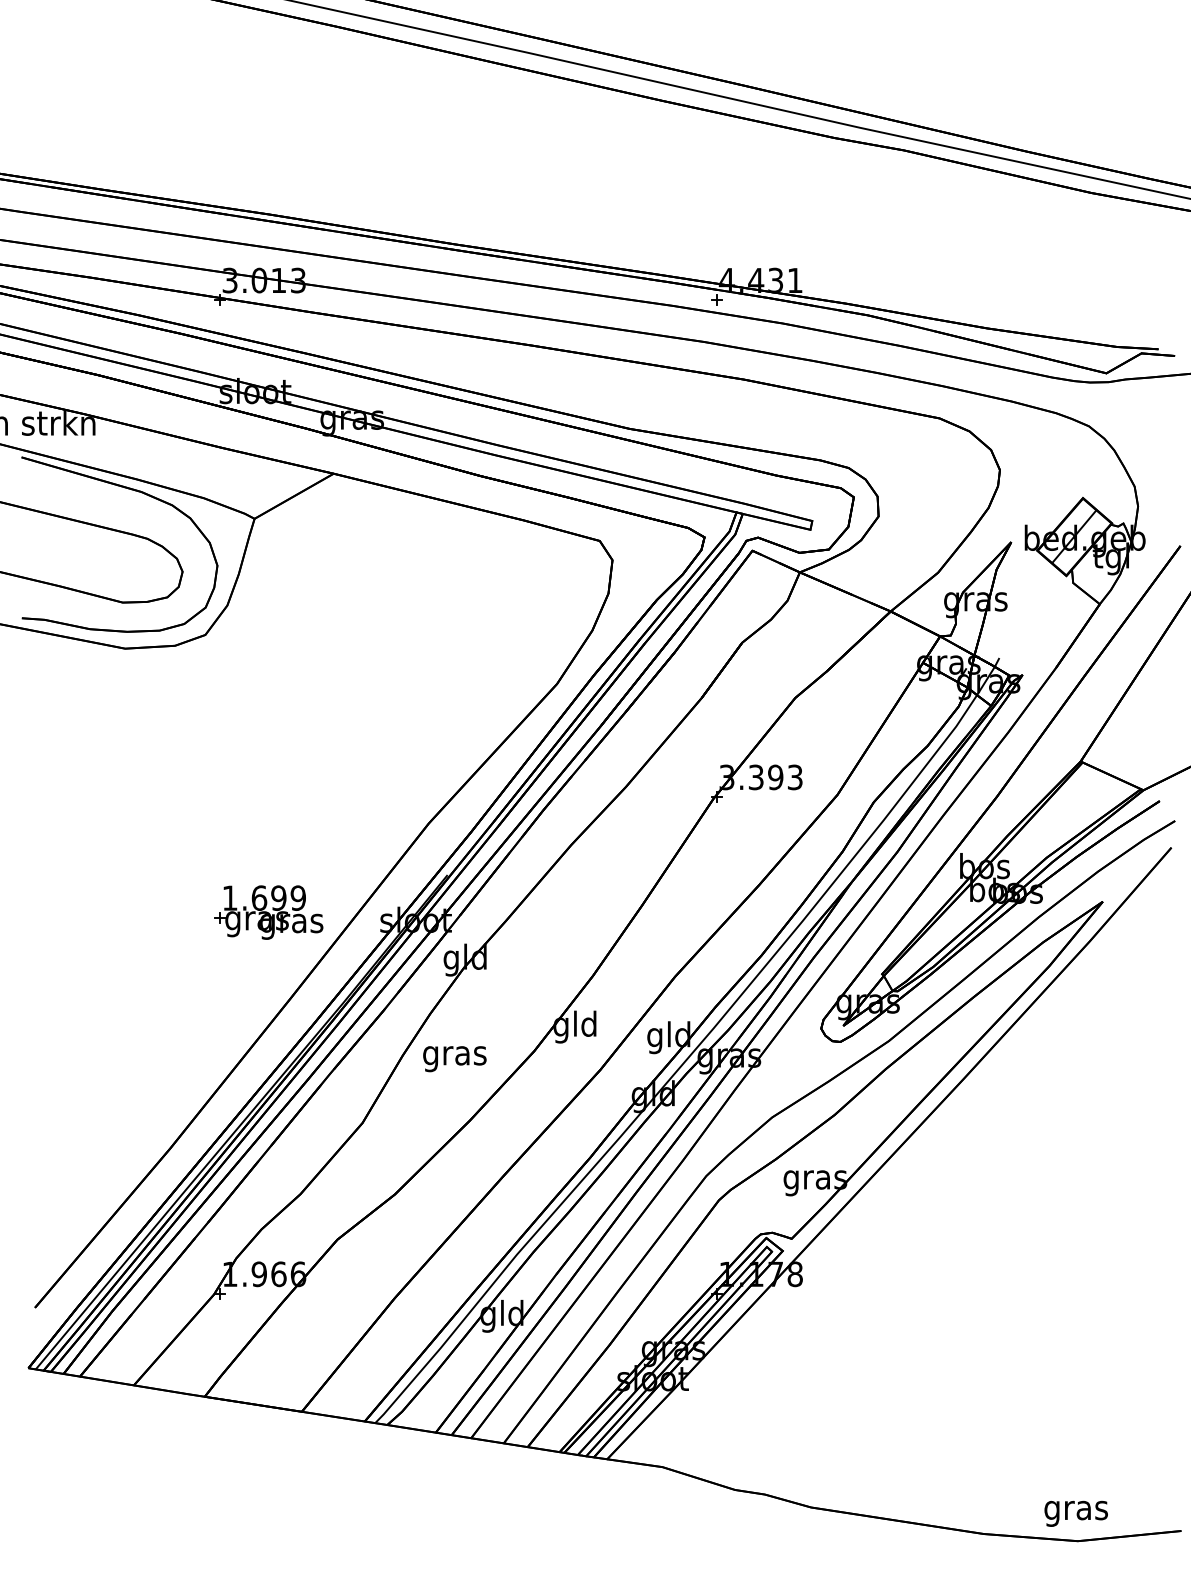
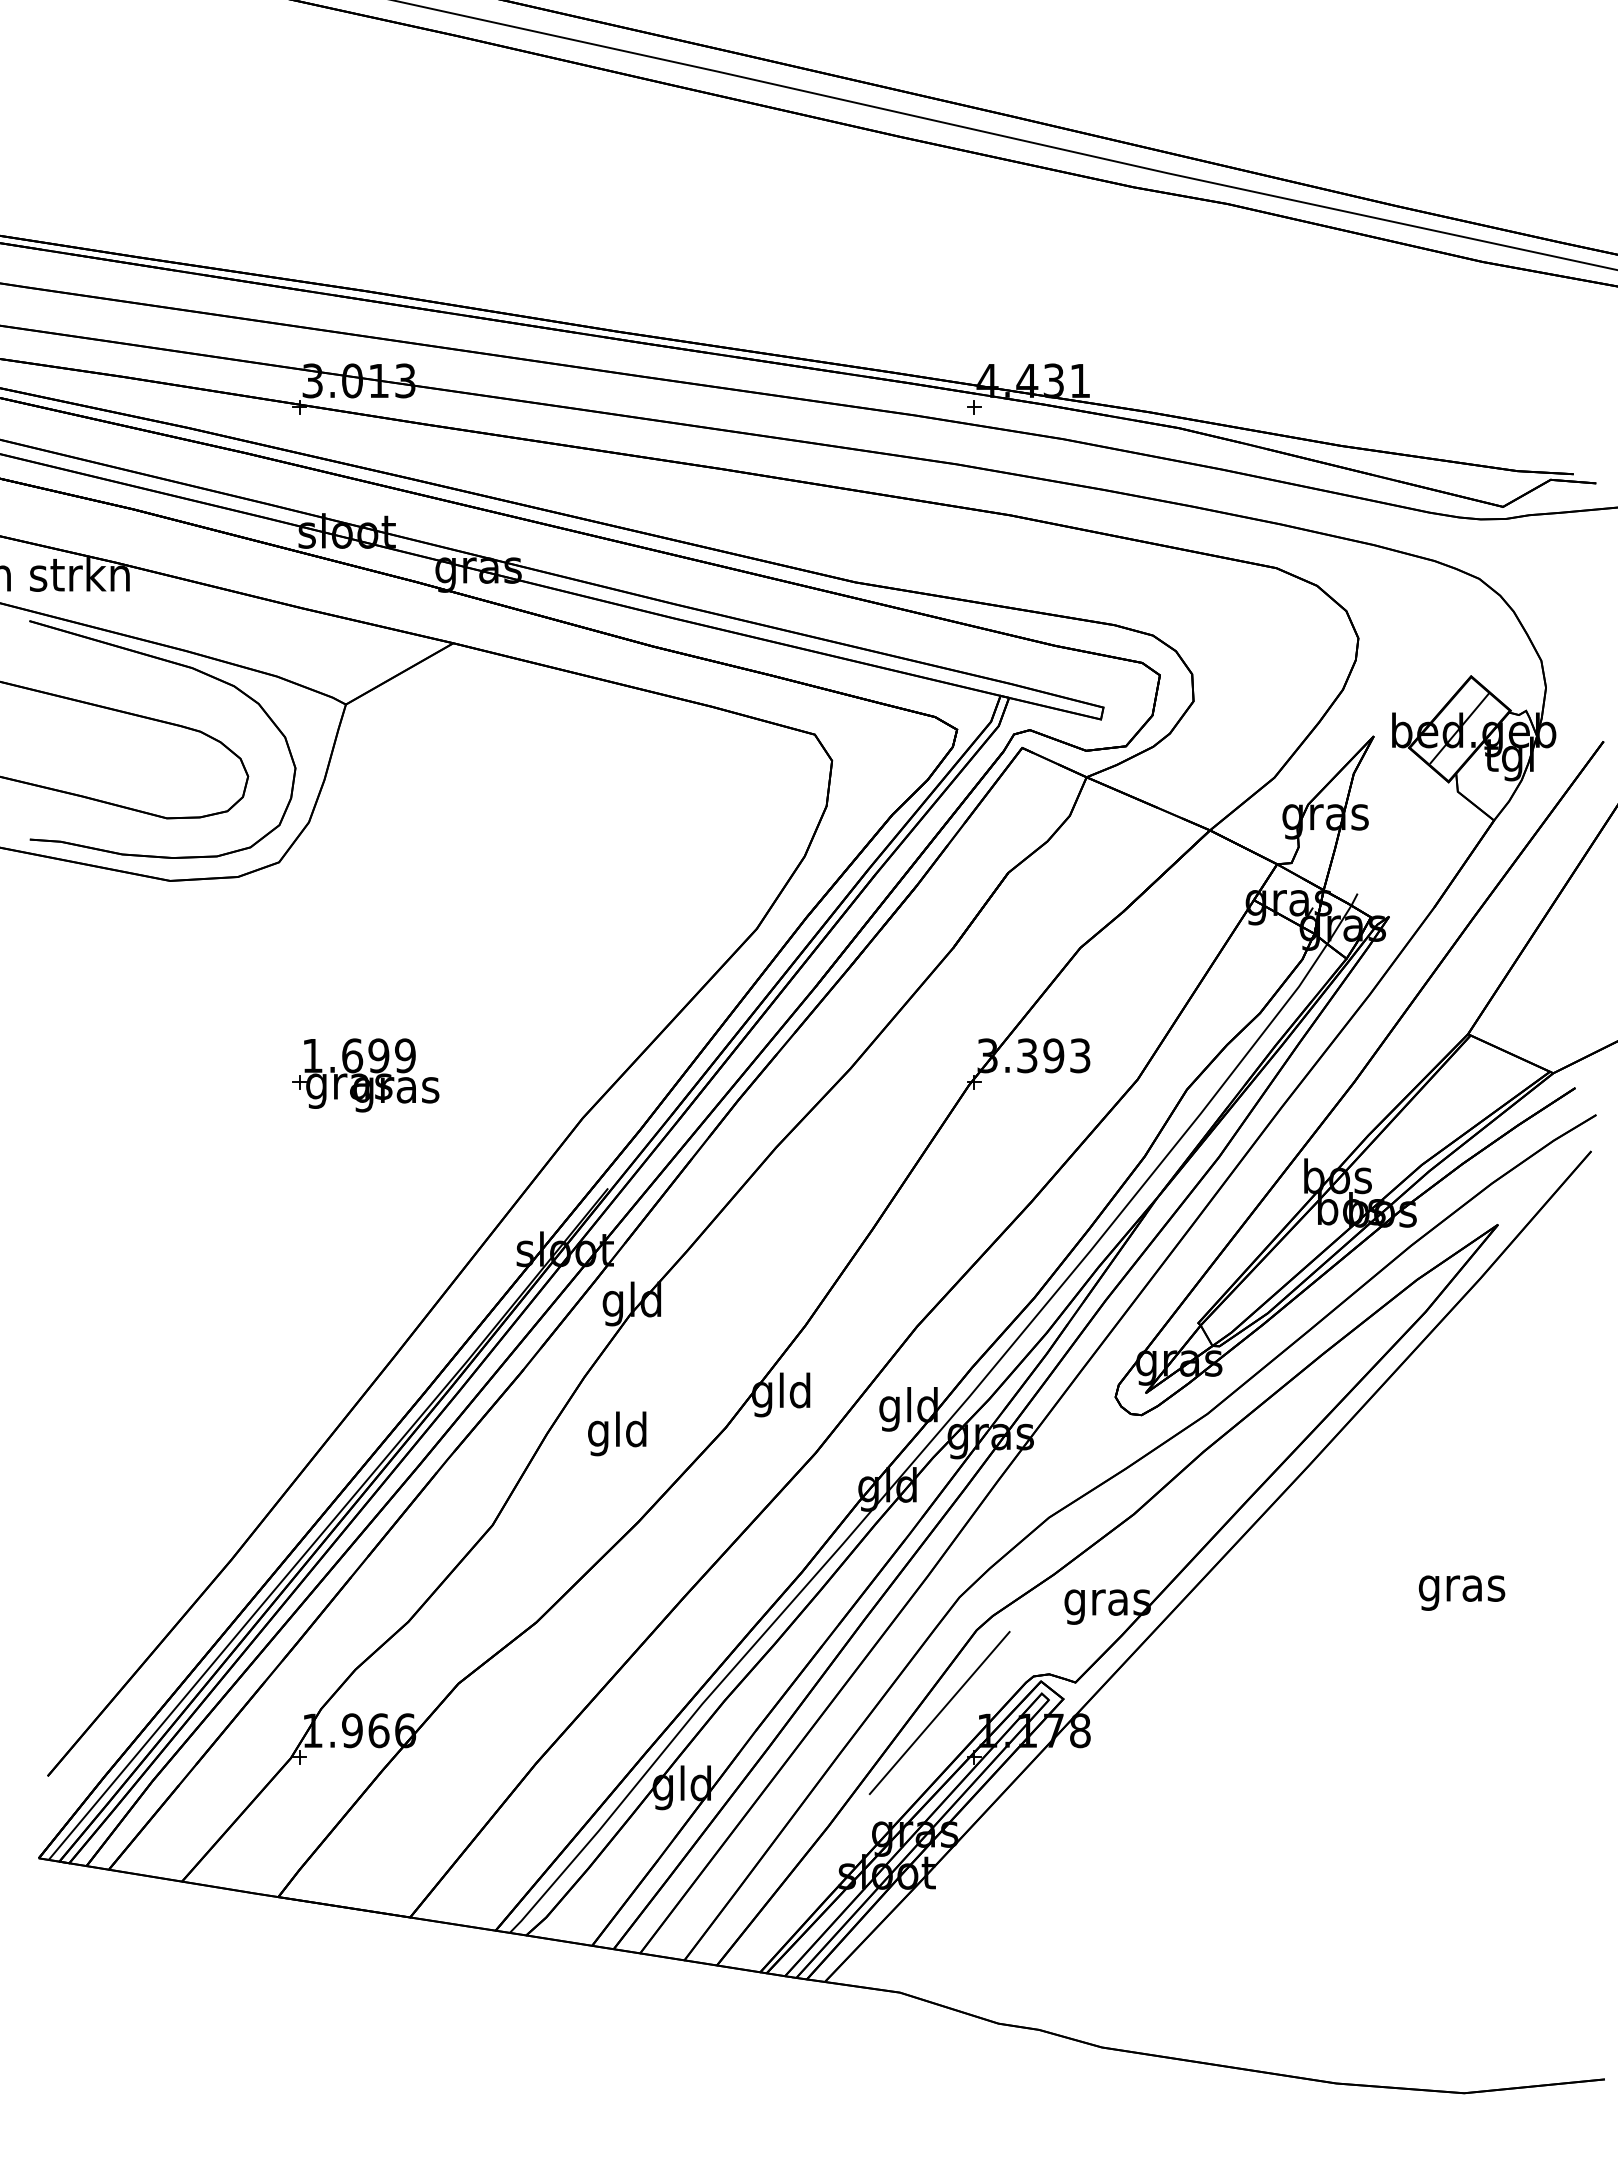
part: (268, 912) -> (365, 1075), moved
text: (454, 1055) -> (617, 1433), gras -> gld
line: (691, 1261) -> (939, 1713), added
text: (1075, 1513) -> (1461, 1592), moved

